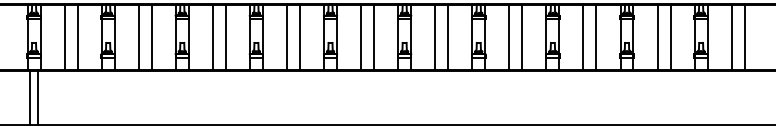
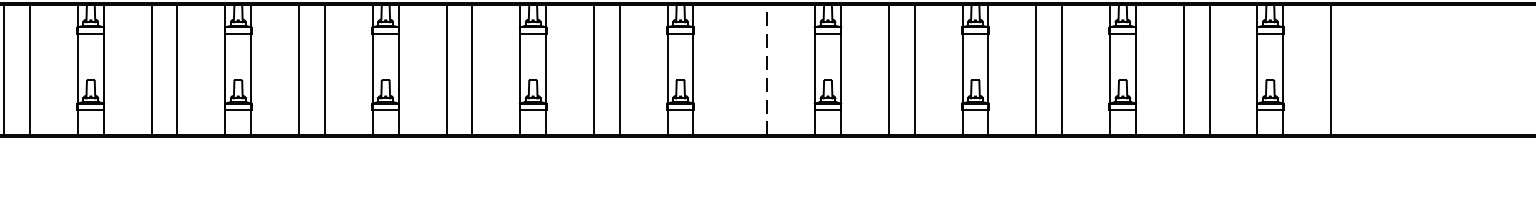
line: (435, 37) -> (741, 69), removed
line: (448, 37) -> (767, 69), solid -> dashed
line: (744, 37) -> (1356, 69), removed

